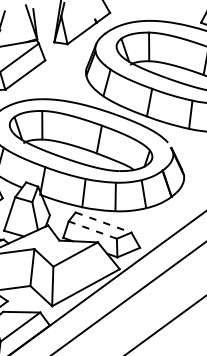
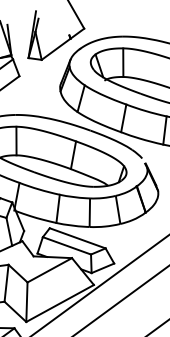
line: (103, 222) -> (77, 238), dashed -> solid
line: (92, 230) -> (66, 246), dashed -> solid

